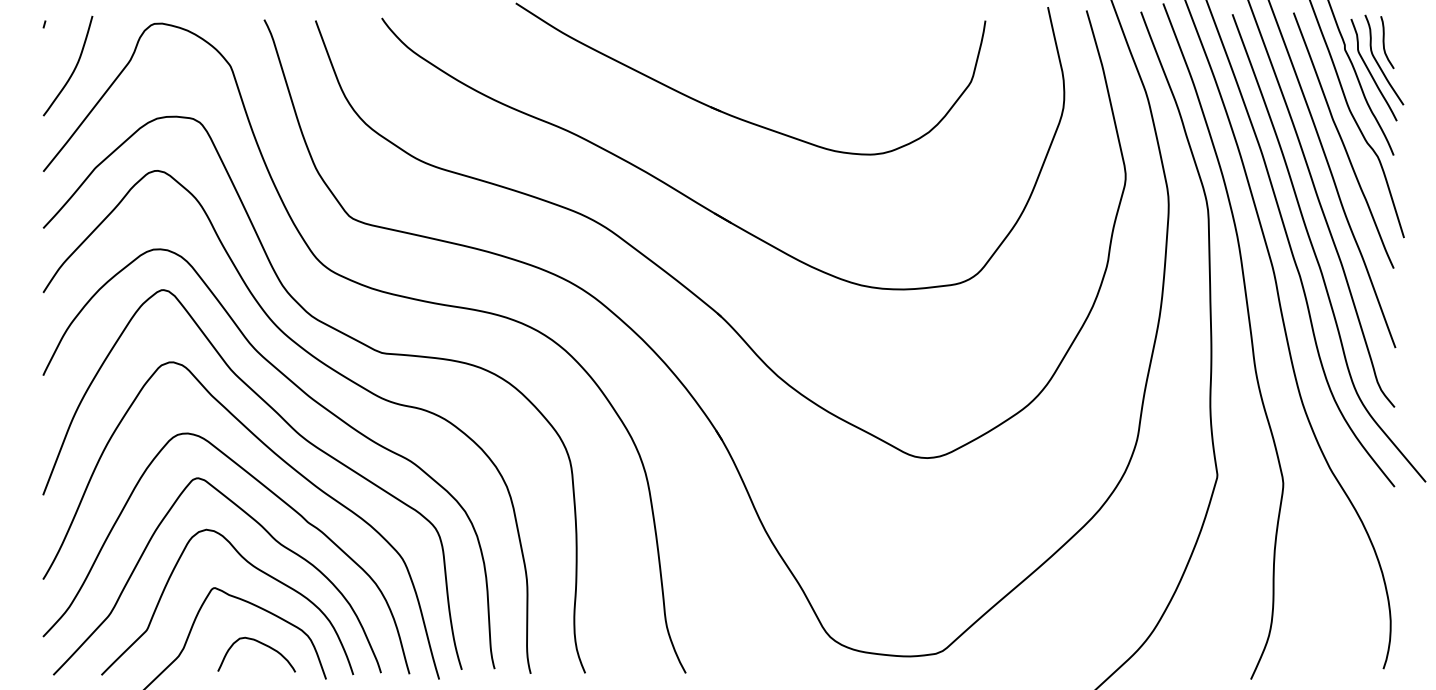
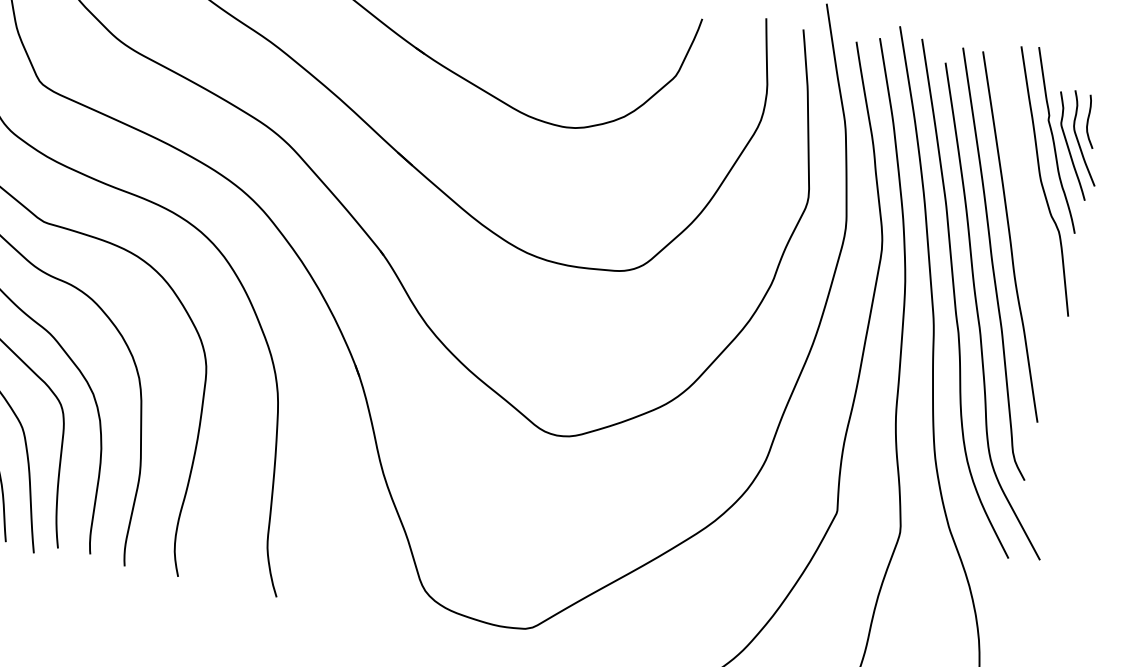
curve: (1342, 140) -> (1027, 208), removed

